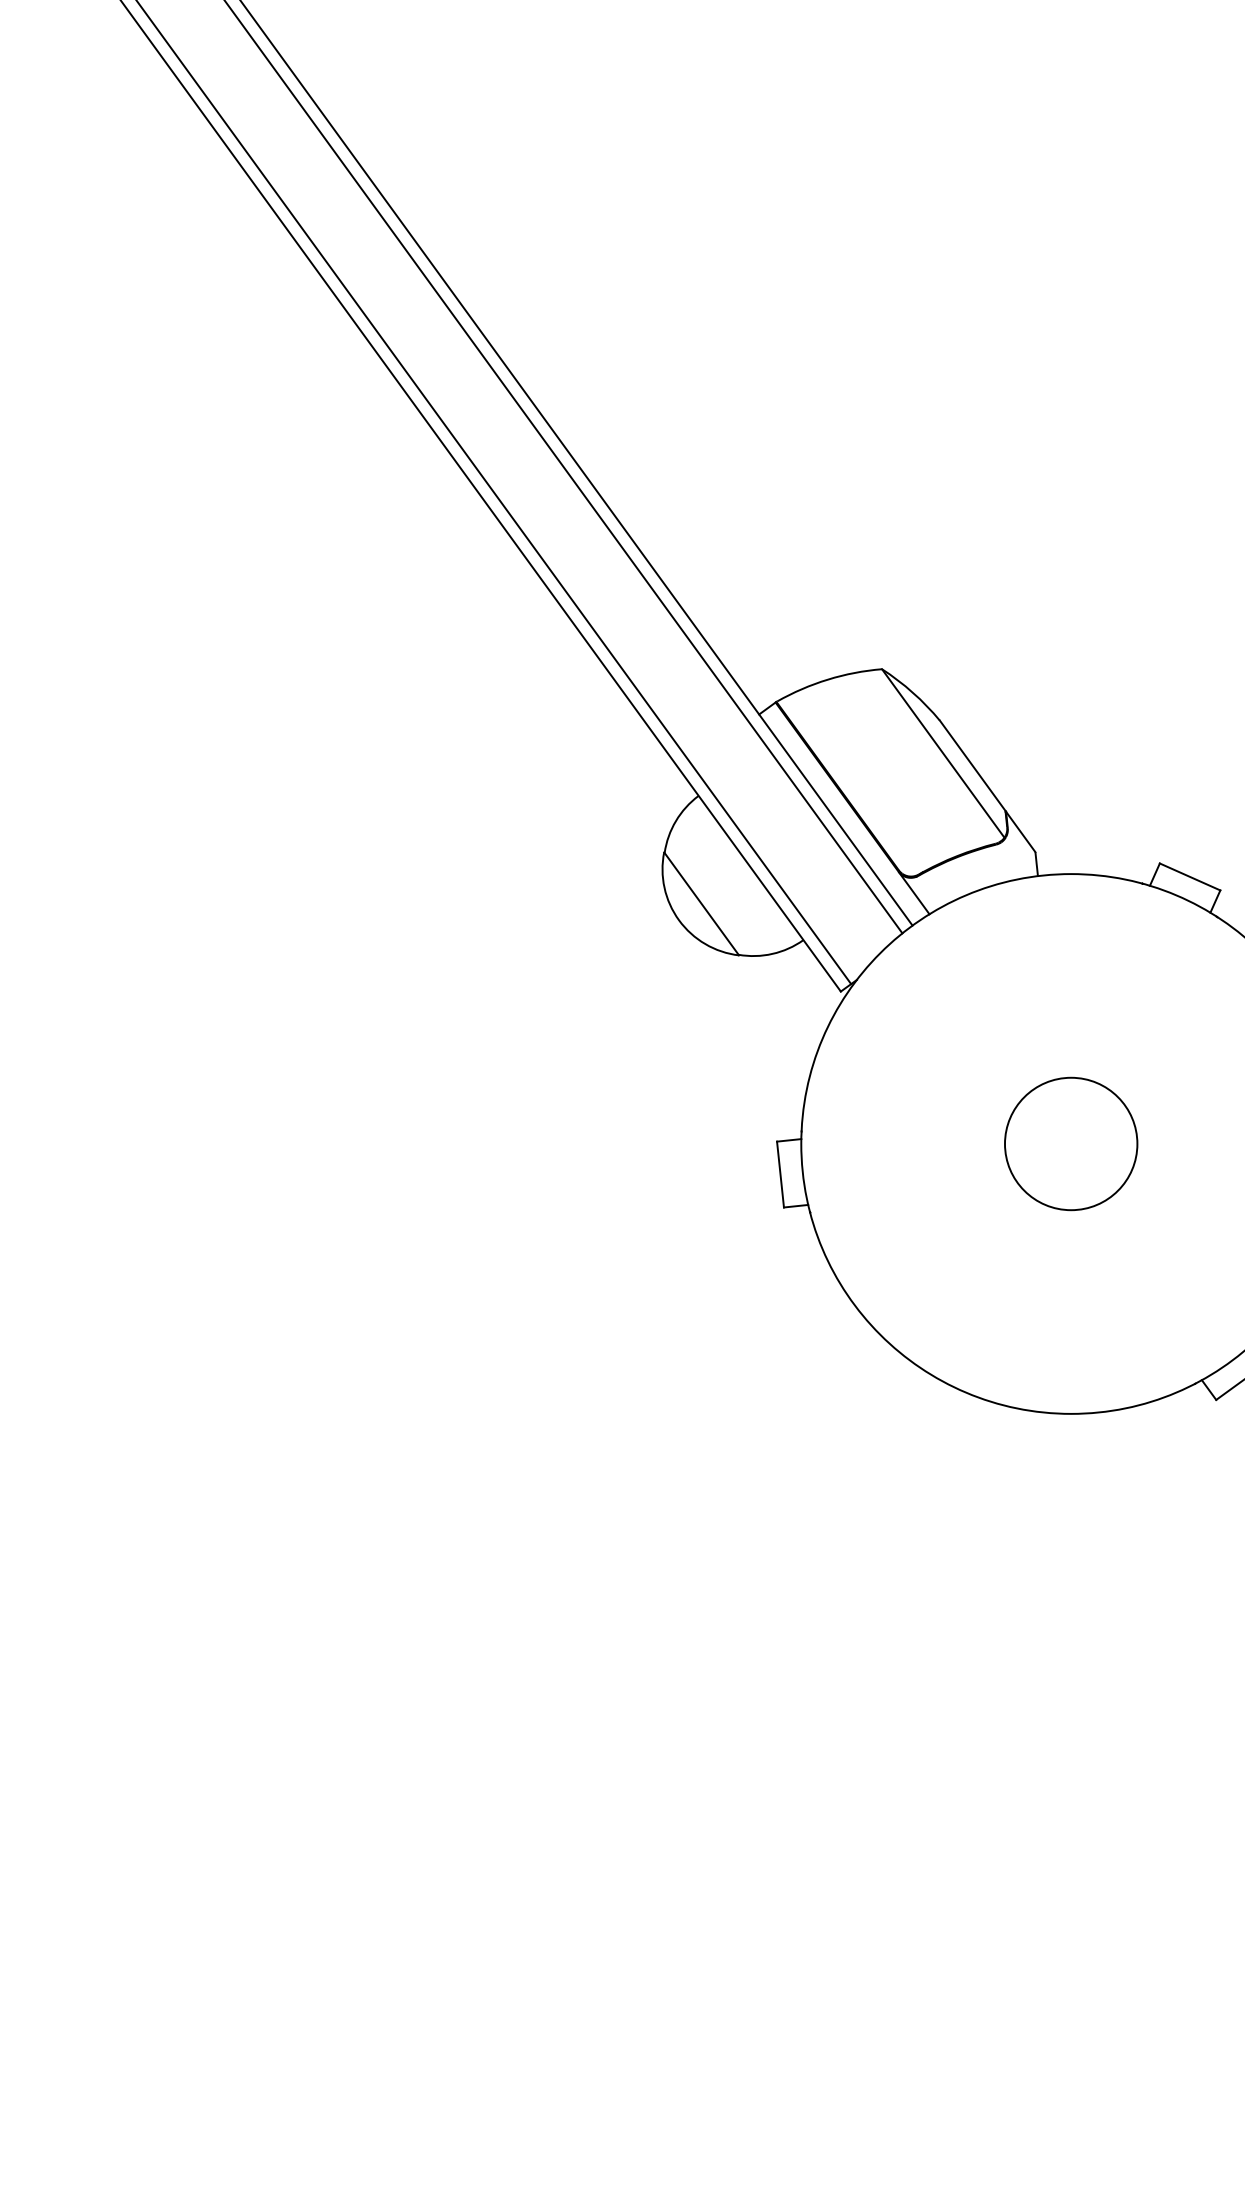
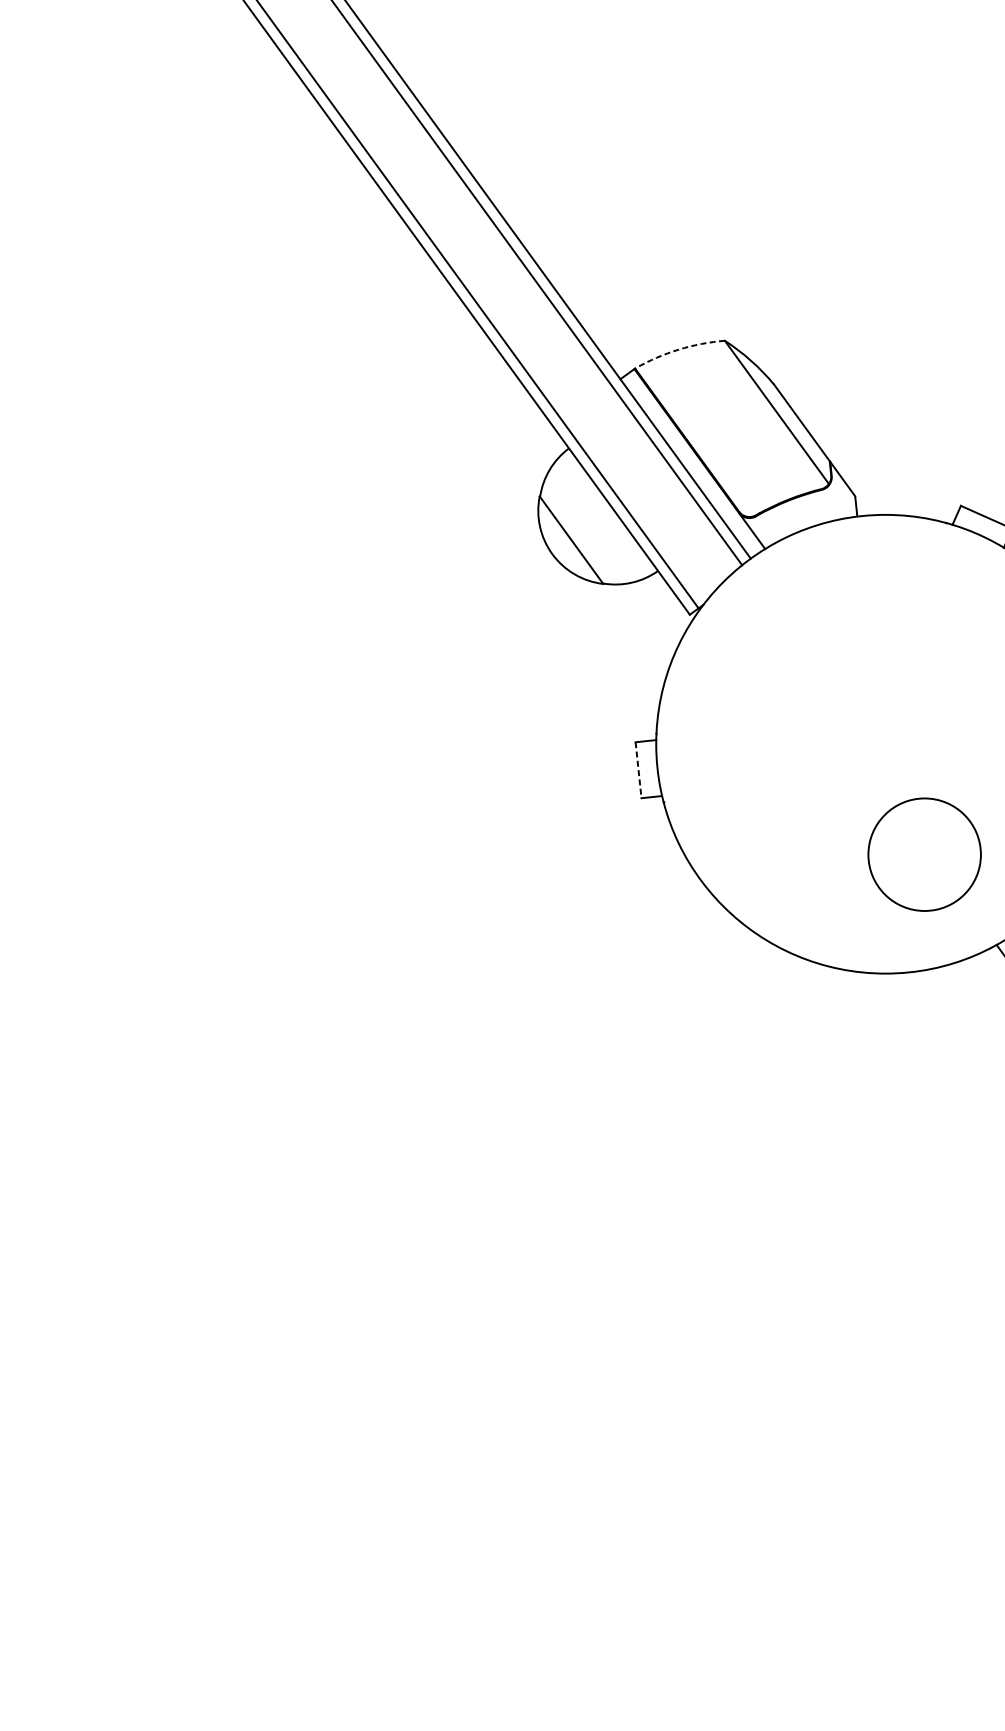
arc: (827, 679) -> (678, 349), solid -> dashed
circle: (1071, 1143) -> (924, 854), moved
line: (780, 1175) -> (638, 771), solid -> dashed

